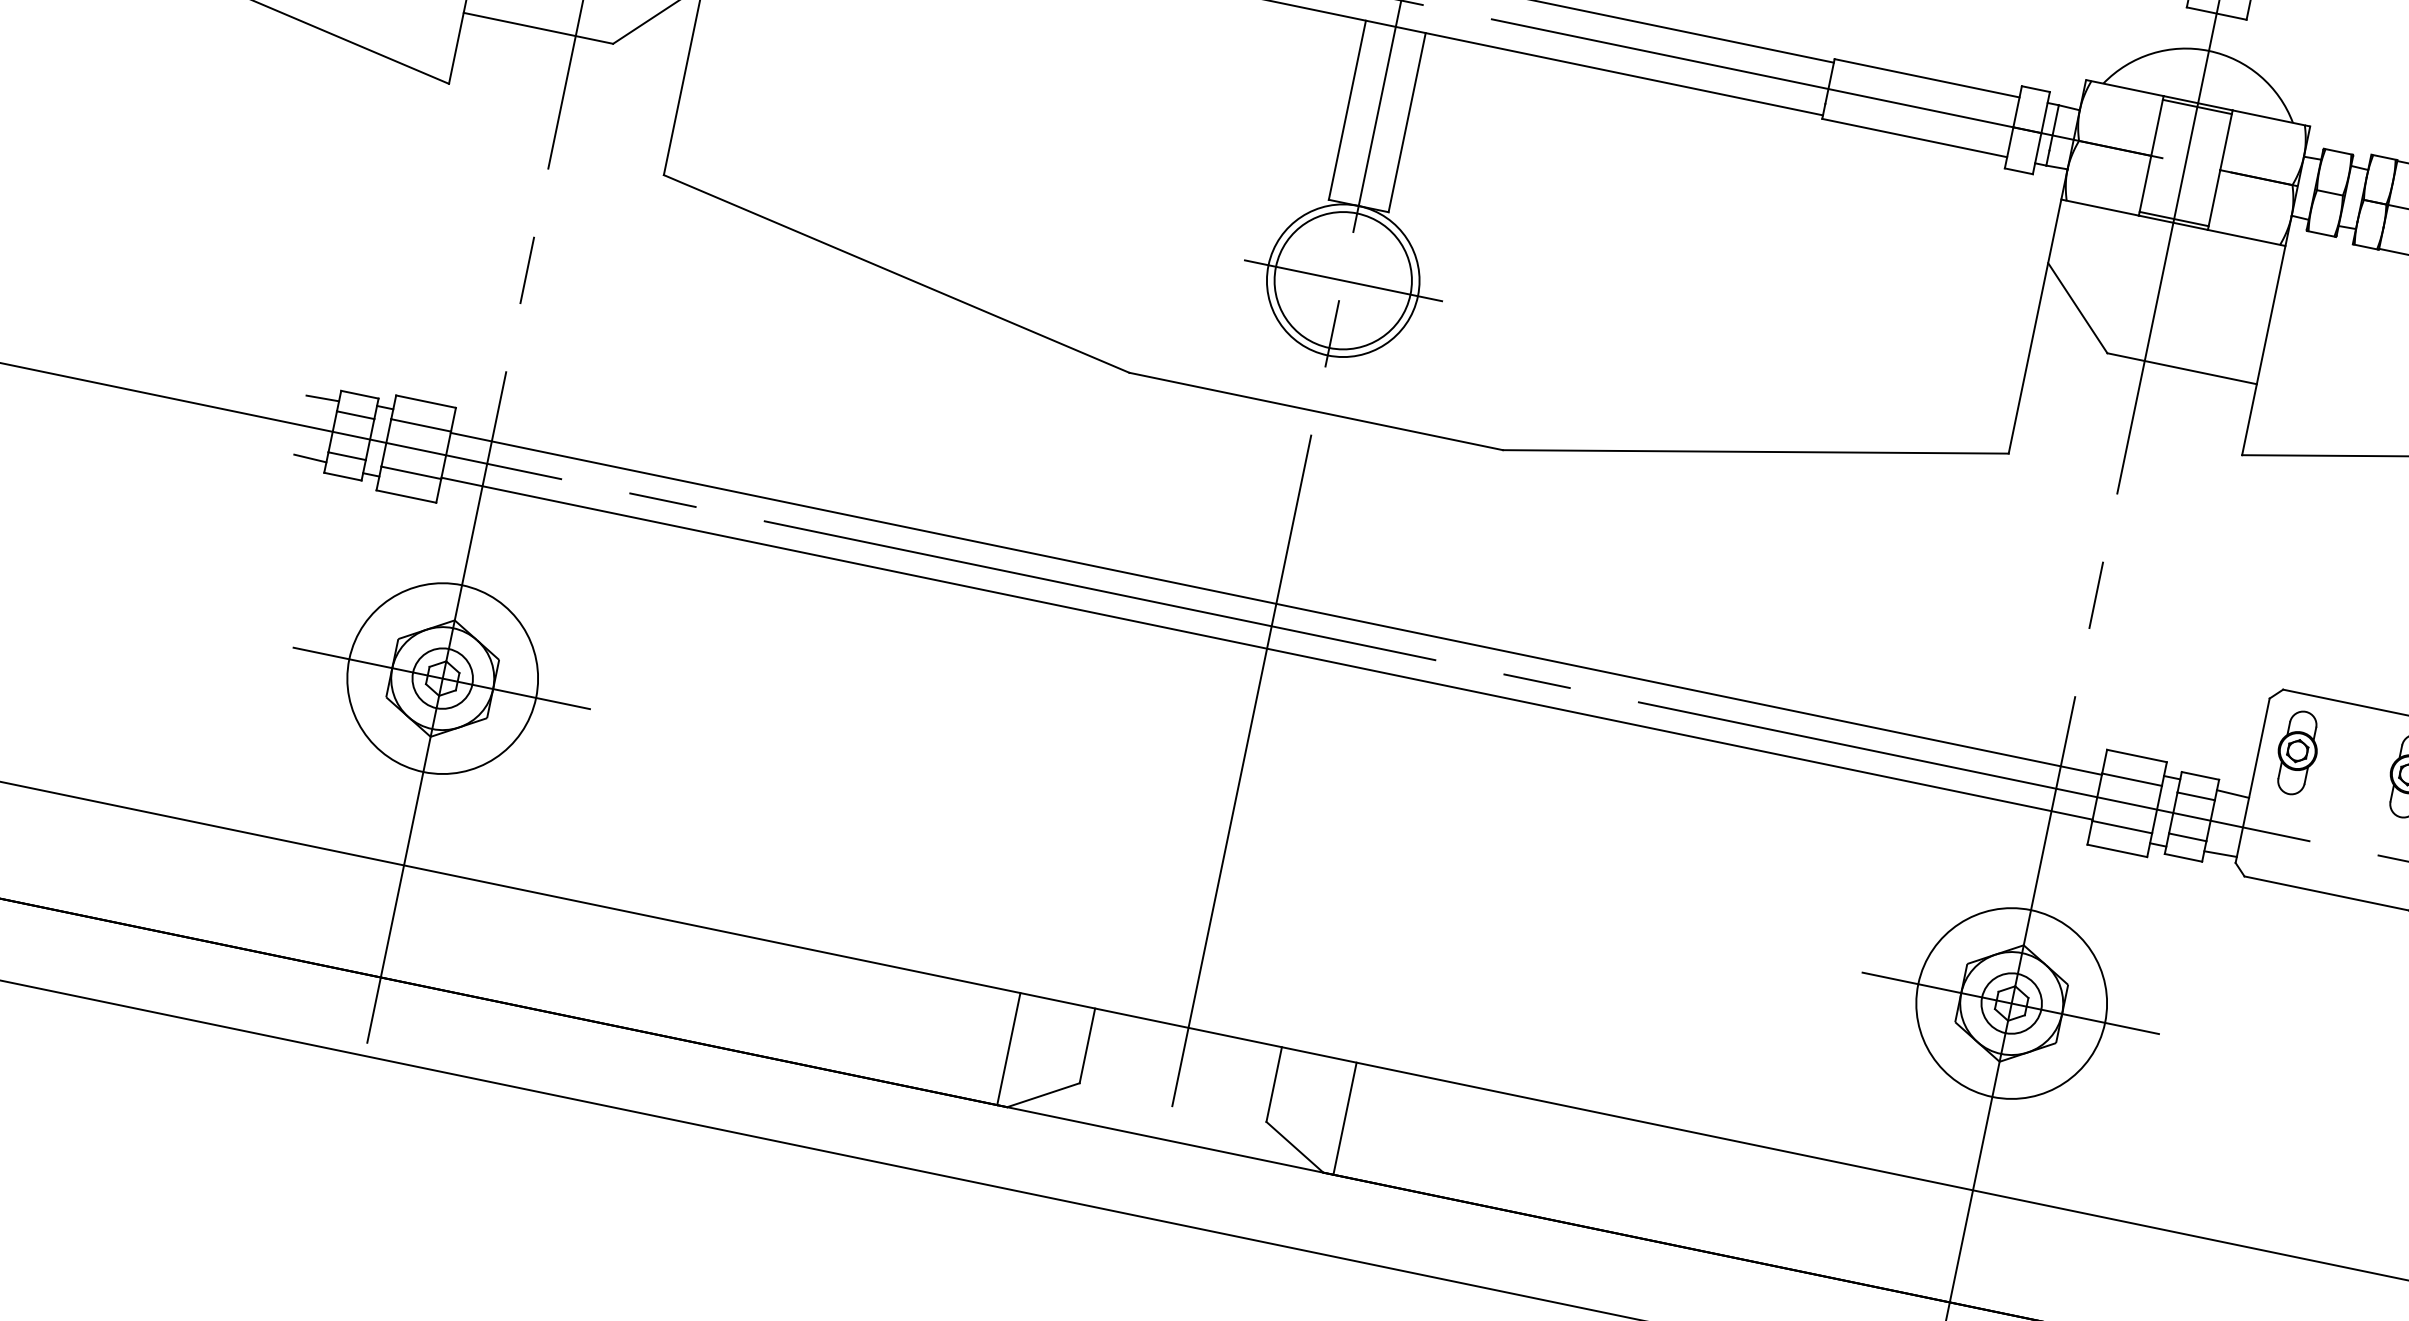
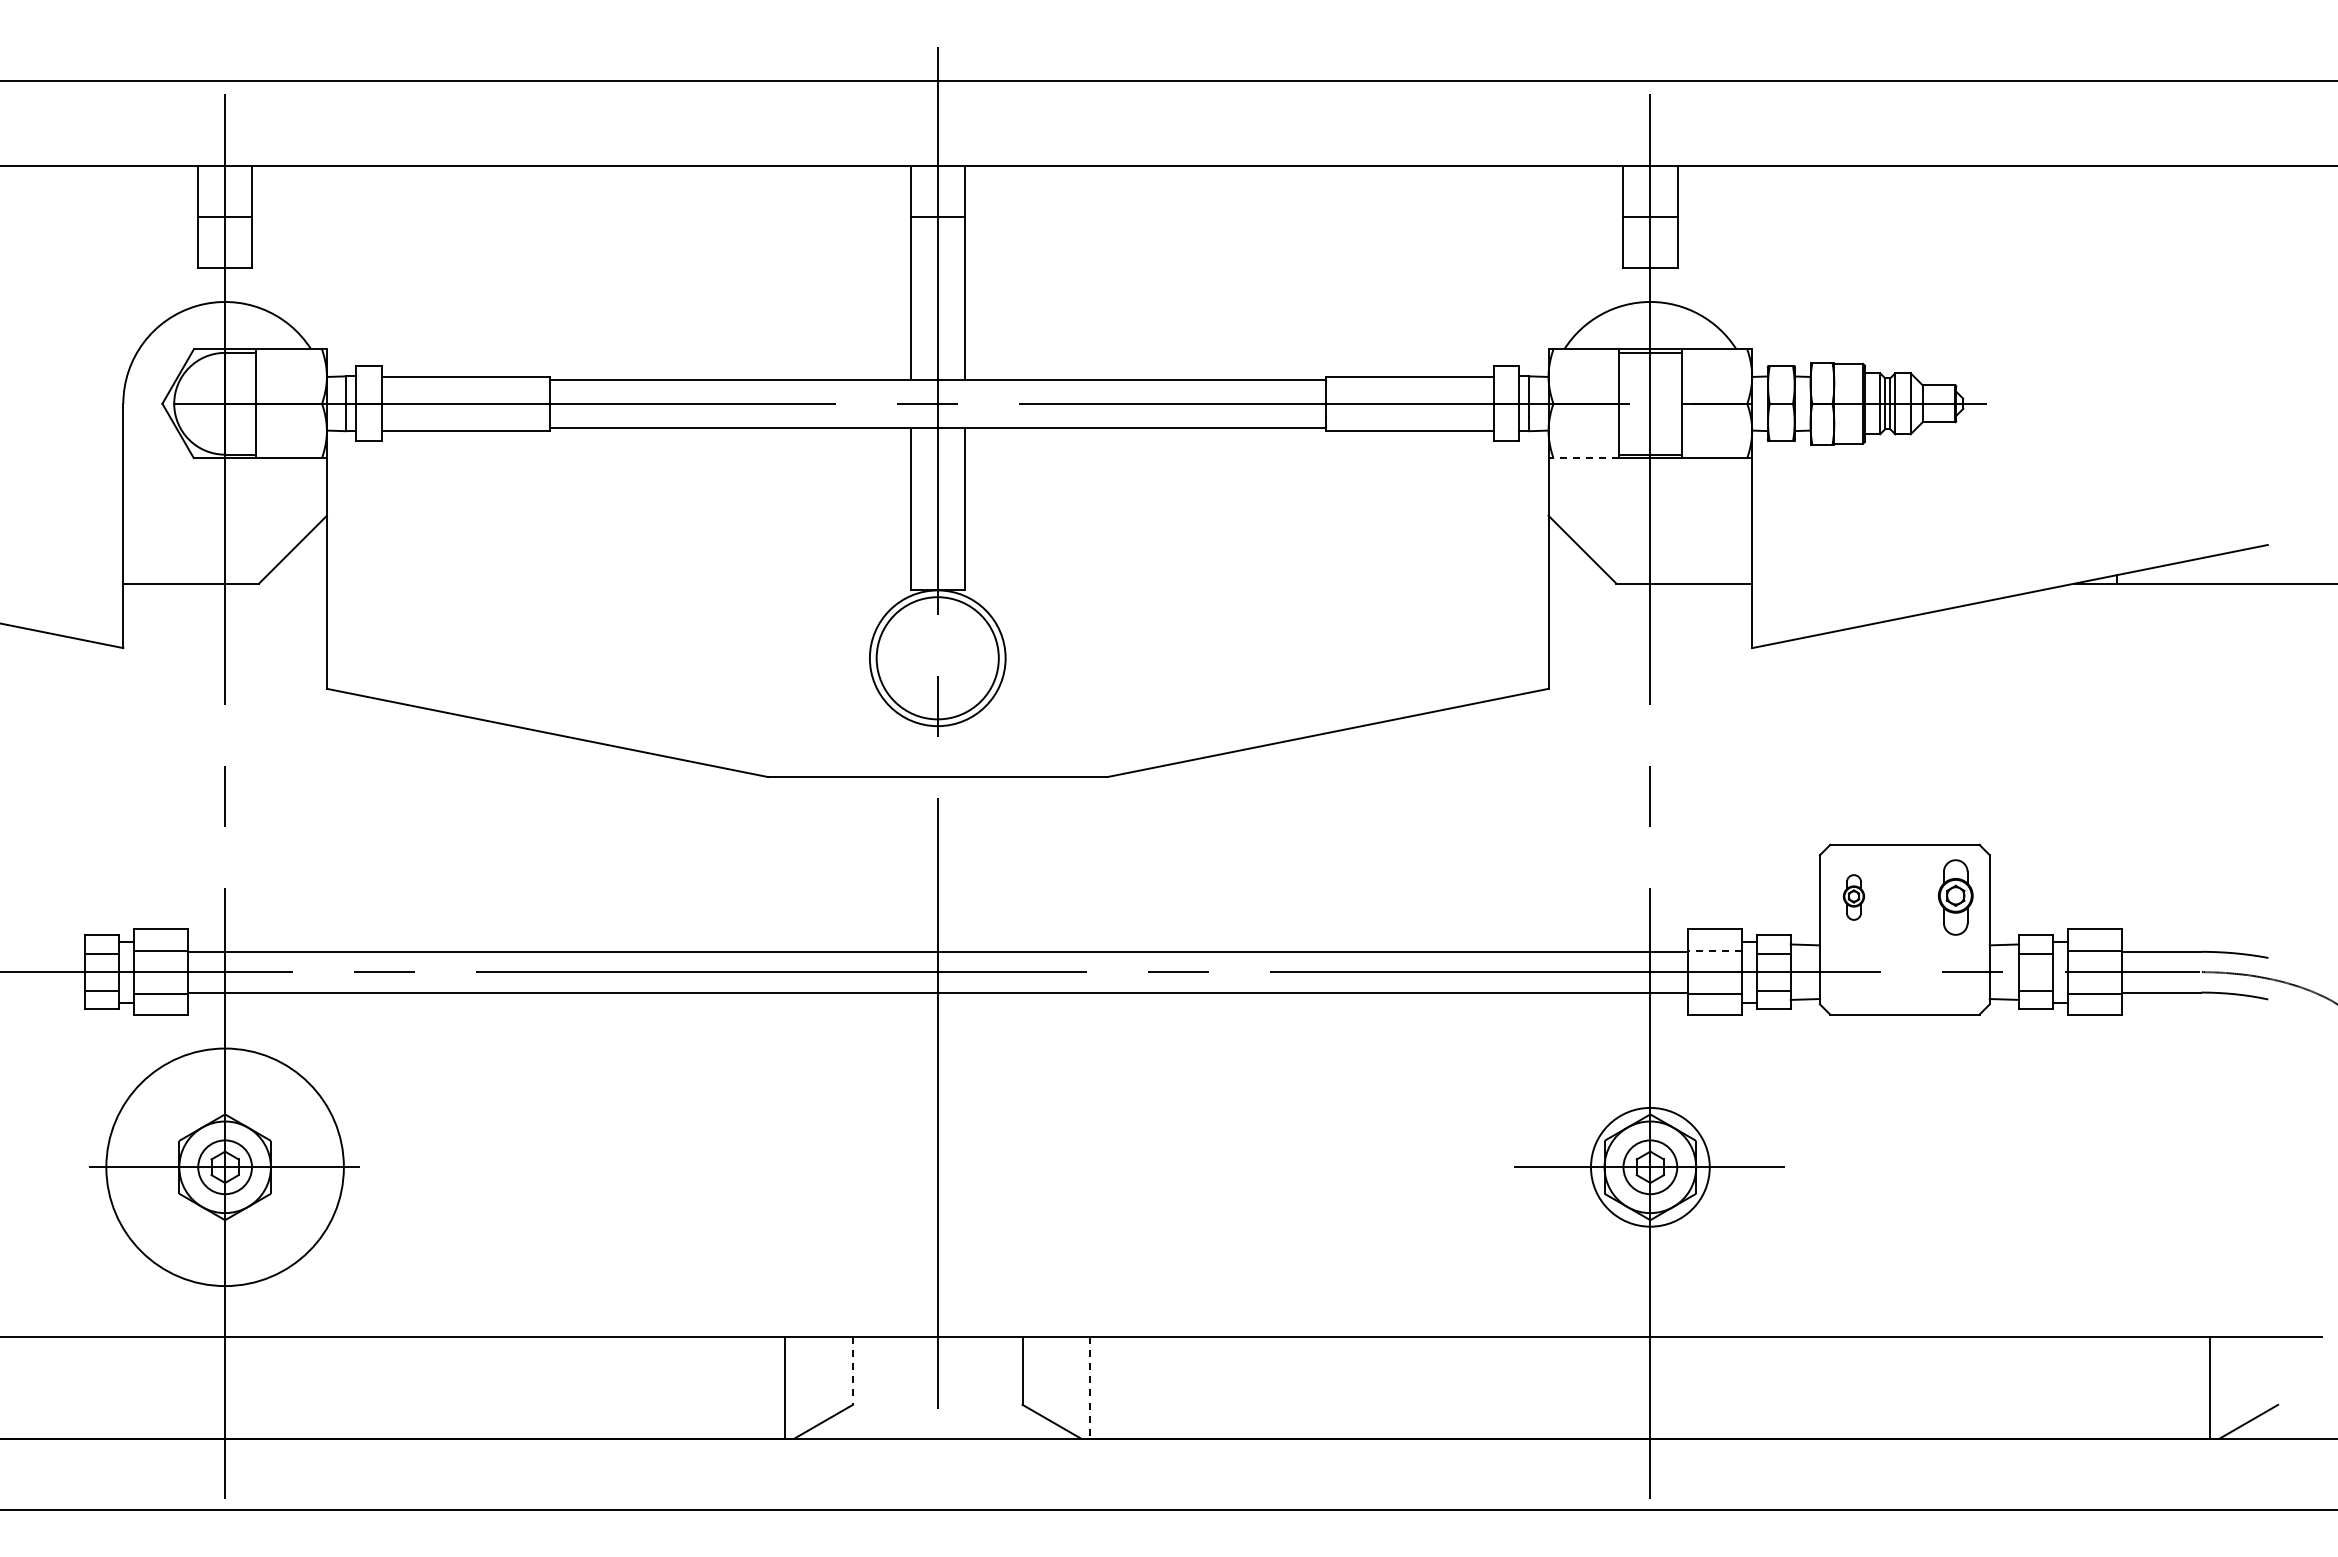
line: (2102, 208) -> (1586, 458), solid -> dashed
line: (1342, 280) -> (937, 658), removed
line: (322, 397) -> (69, 944), removed
line: (309, 458) -> (69, 999), removed
circle: (441, 678) -> (224, 1167), size x1.4
part: (2296, 752) -> (1853, 897), size x0.6
line: (2131, 779) -> (1714, 950), solid -> dashed
circle: (2011, 1003) -> (1650, 1167), size x0.7
line: (1087, 1045) -> (852, 1370), solid -> dashed
line: (1345, 1118) -> (1090, 1387), solid -> dashed

